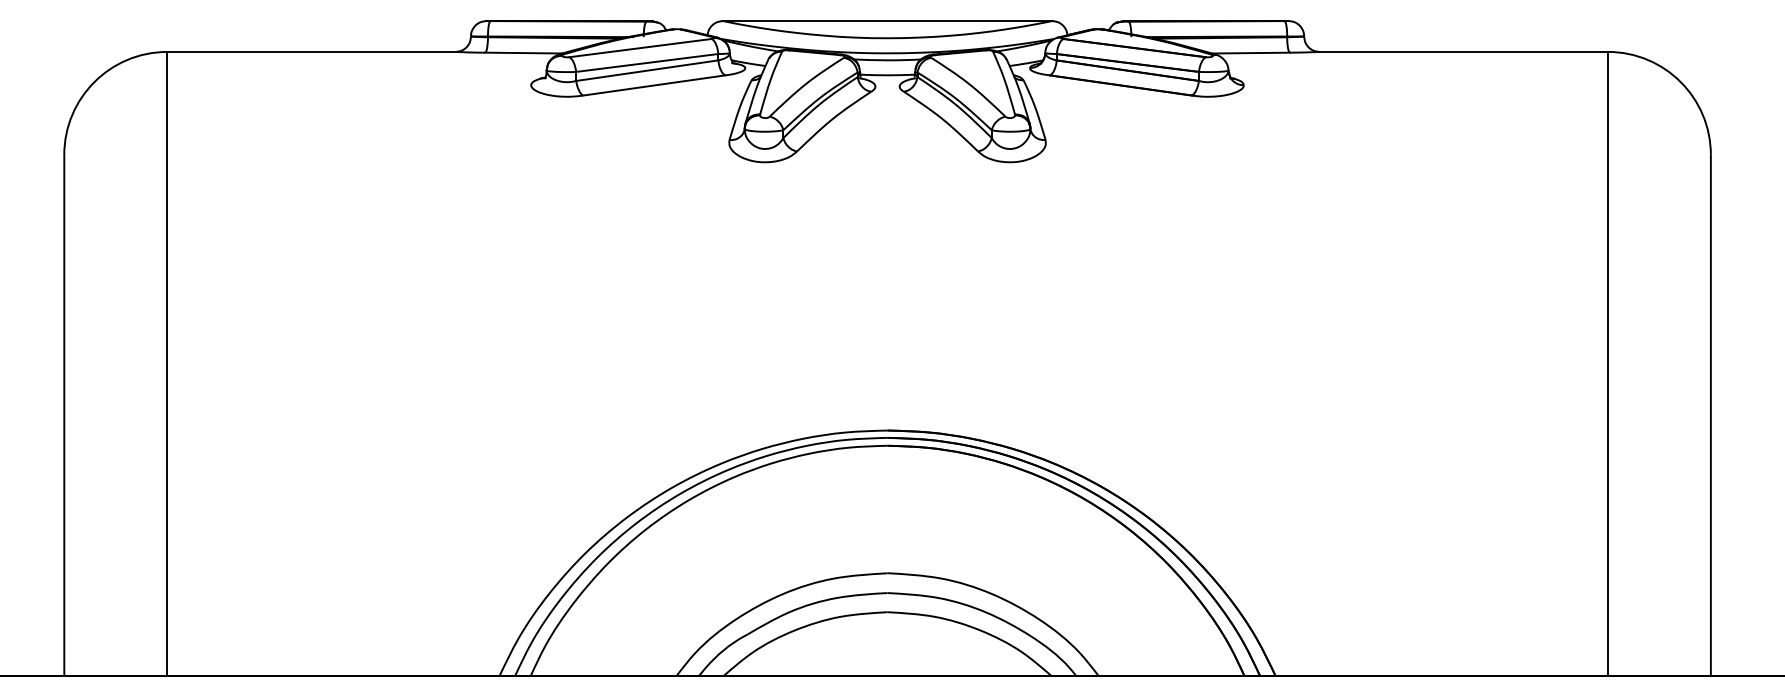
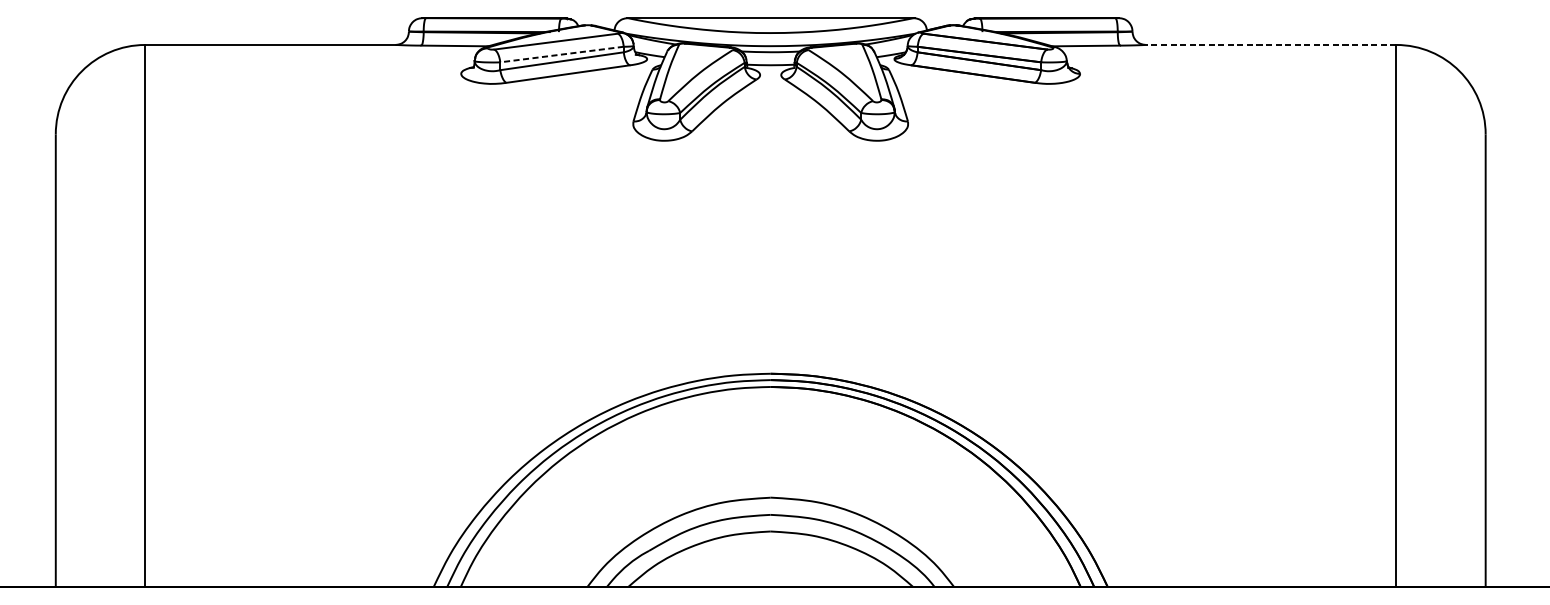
line: (1463, 51) -> (1270, 44), solid -> dashed
line: (647, 62) -> (562, 54), solid -> dashed

